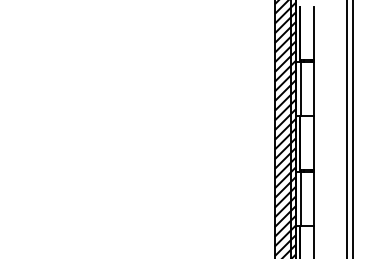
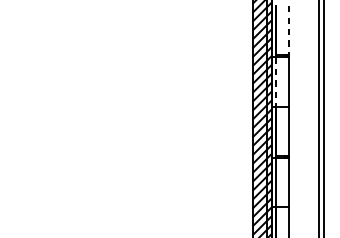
line: (314, 33) -> (288, 30), solid -> dashed
line: (300, 89) -> (276, 82), solid -> dashed

